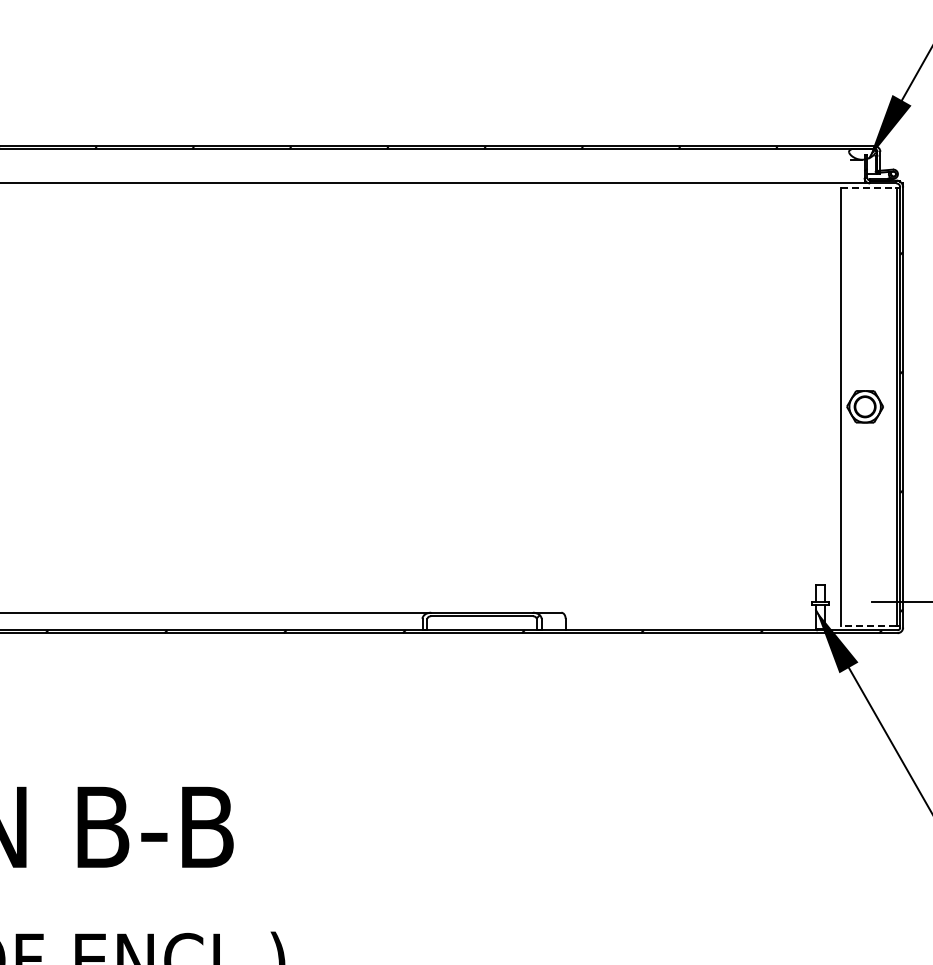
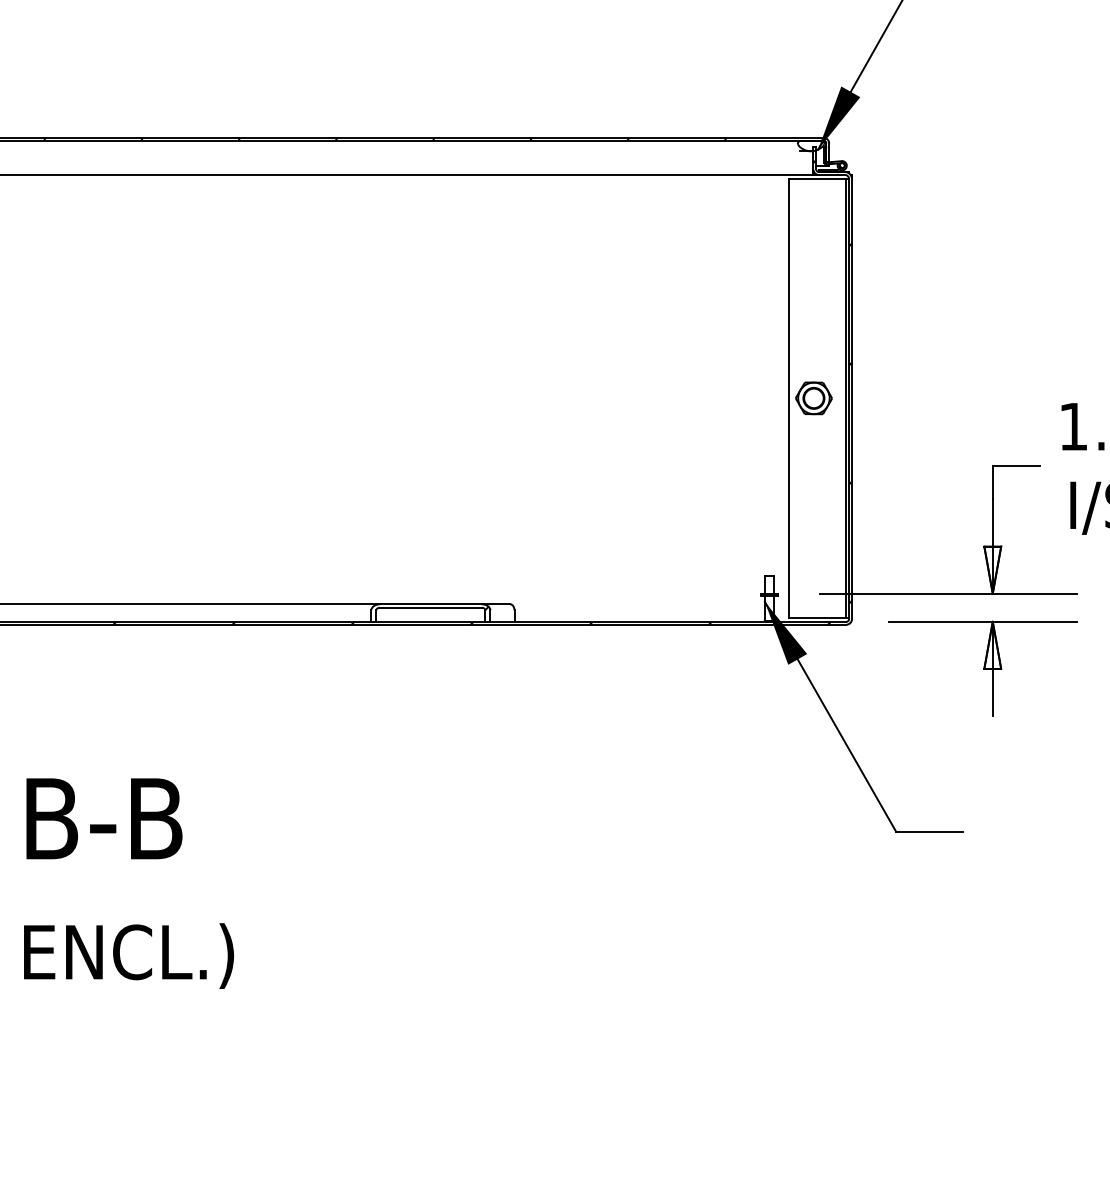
line: (868, 187) -> (817, 179), dashed -> solid
line: (868, 625) -> (817, 617), dashed -> solid

